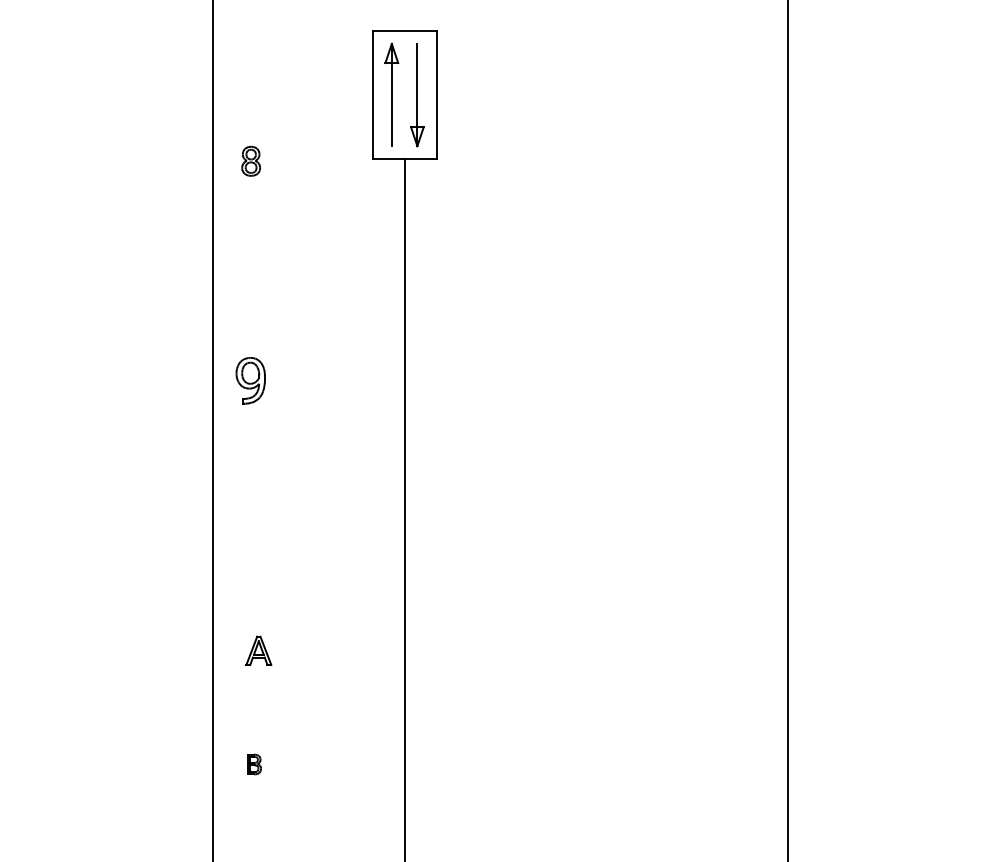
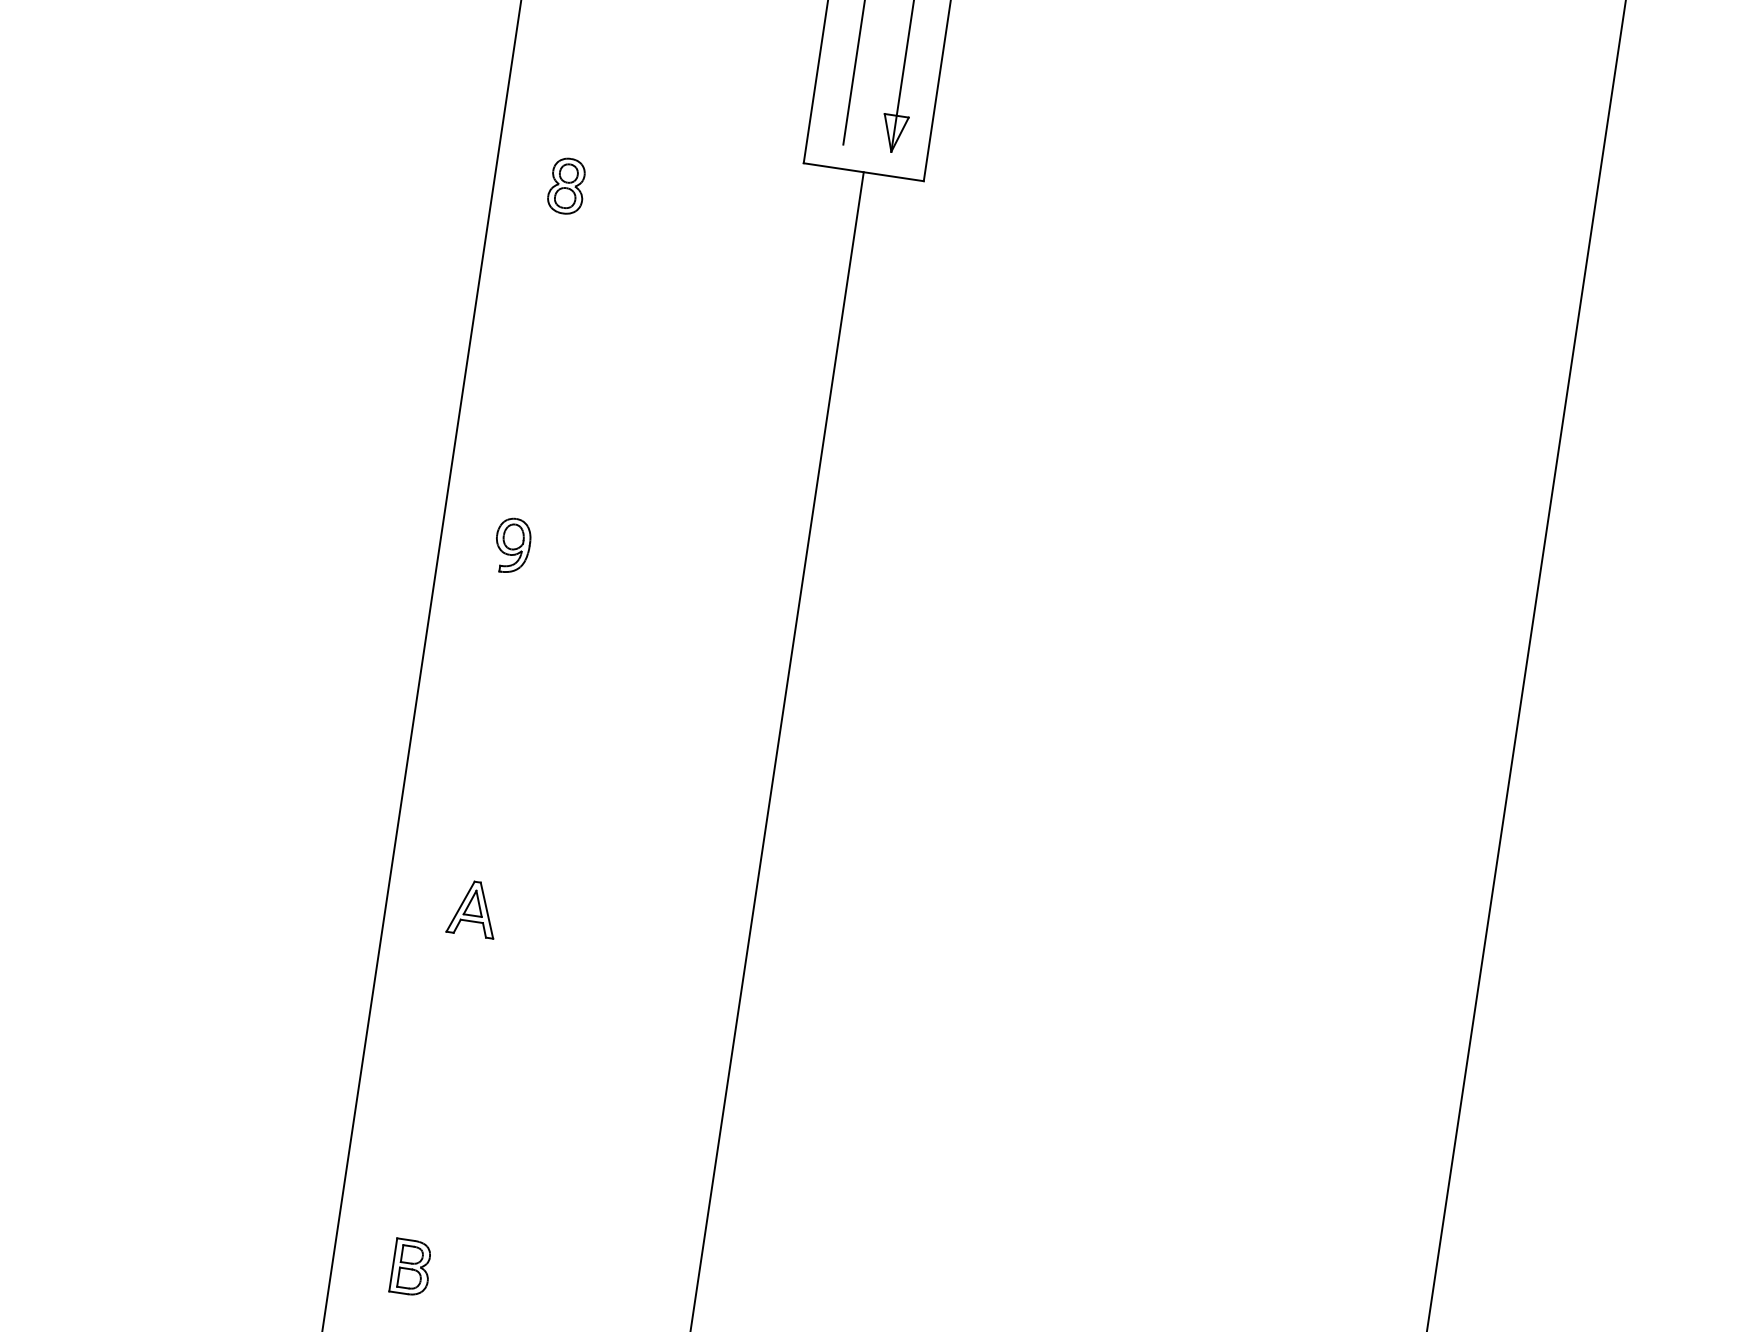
part: (250, 161) -> (565, 186), moved
part: (250, 380) -> (512, 545), size x0.62
part: (258, 650) -> (473, 907), moved
part: (254, 764) -> (411, 1267), size x1.43

